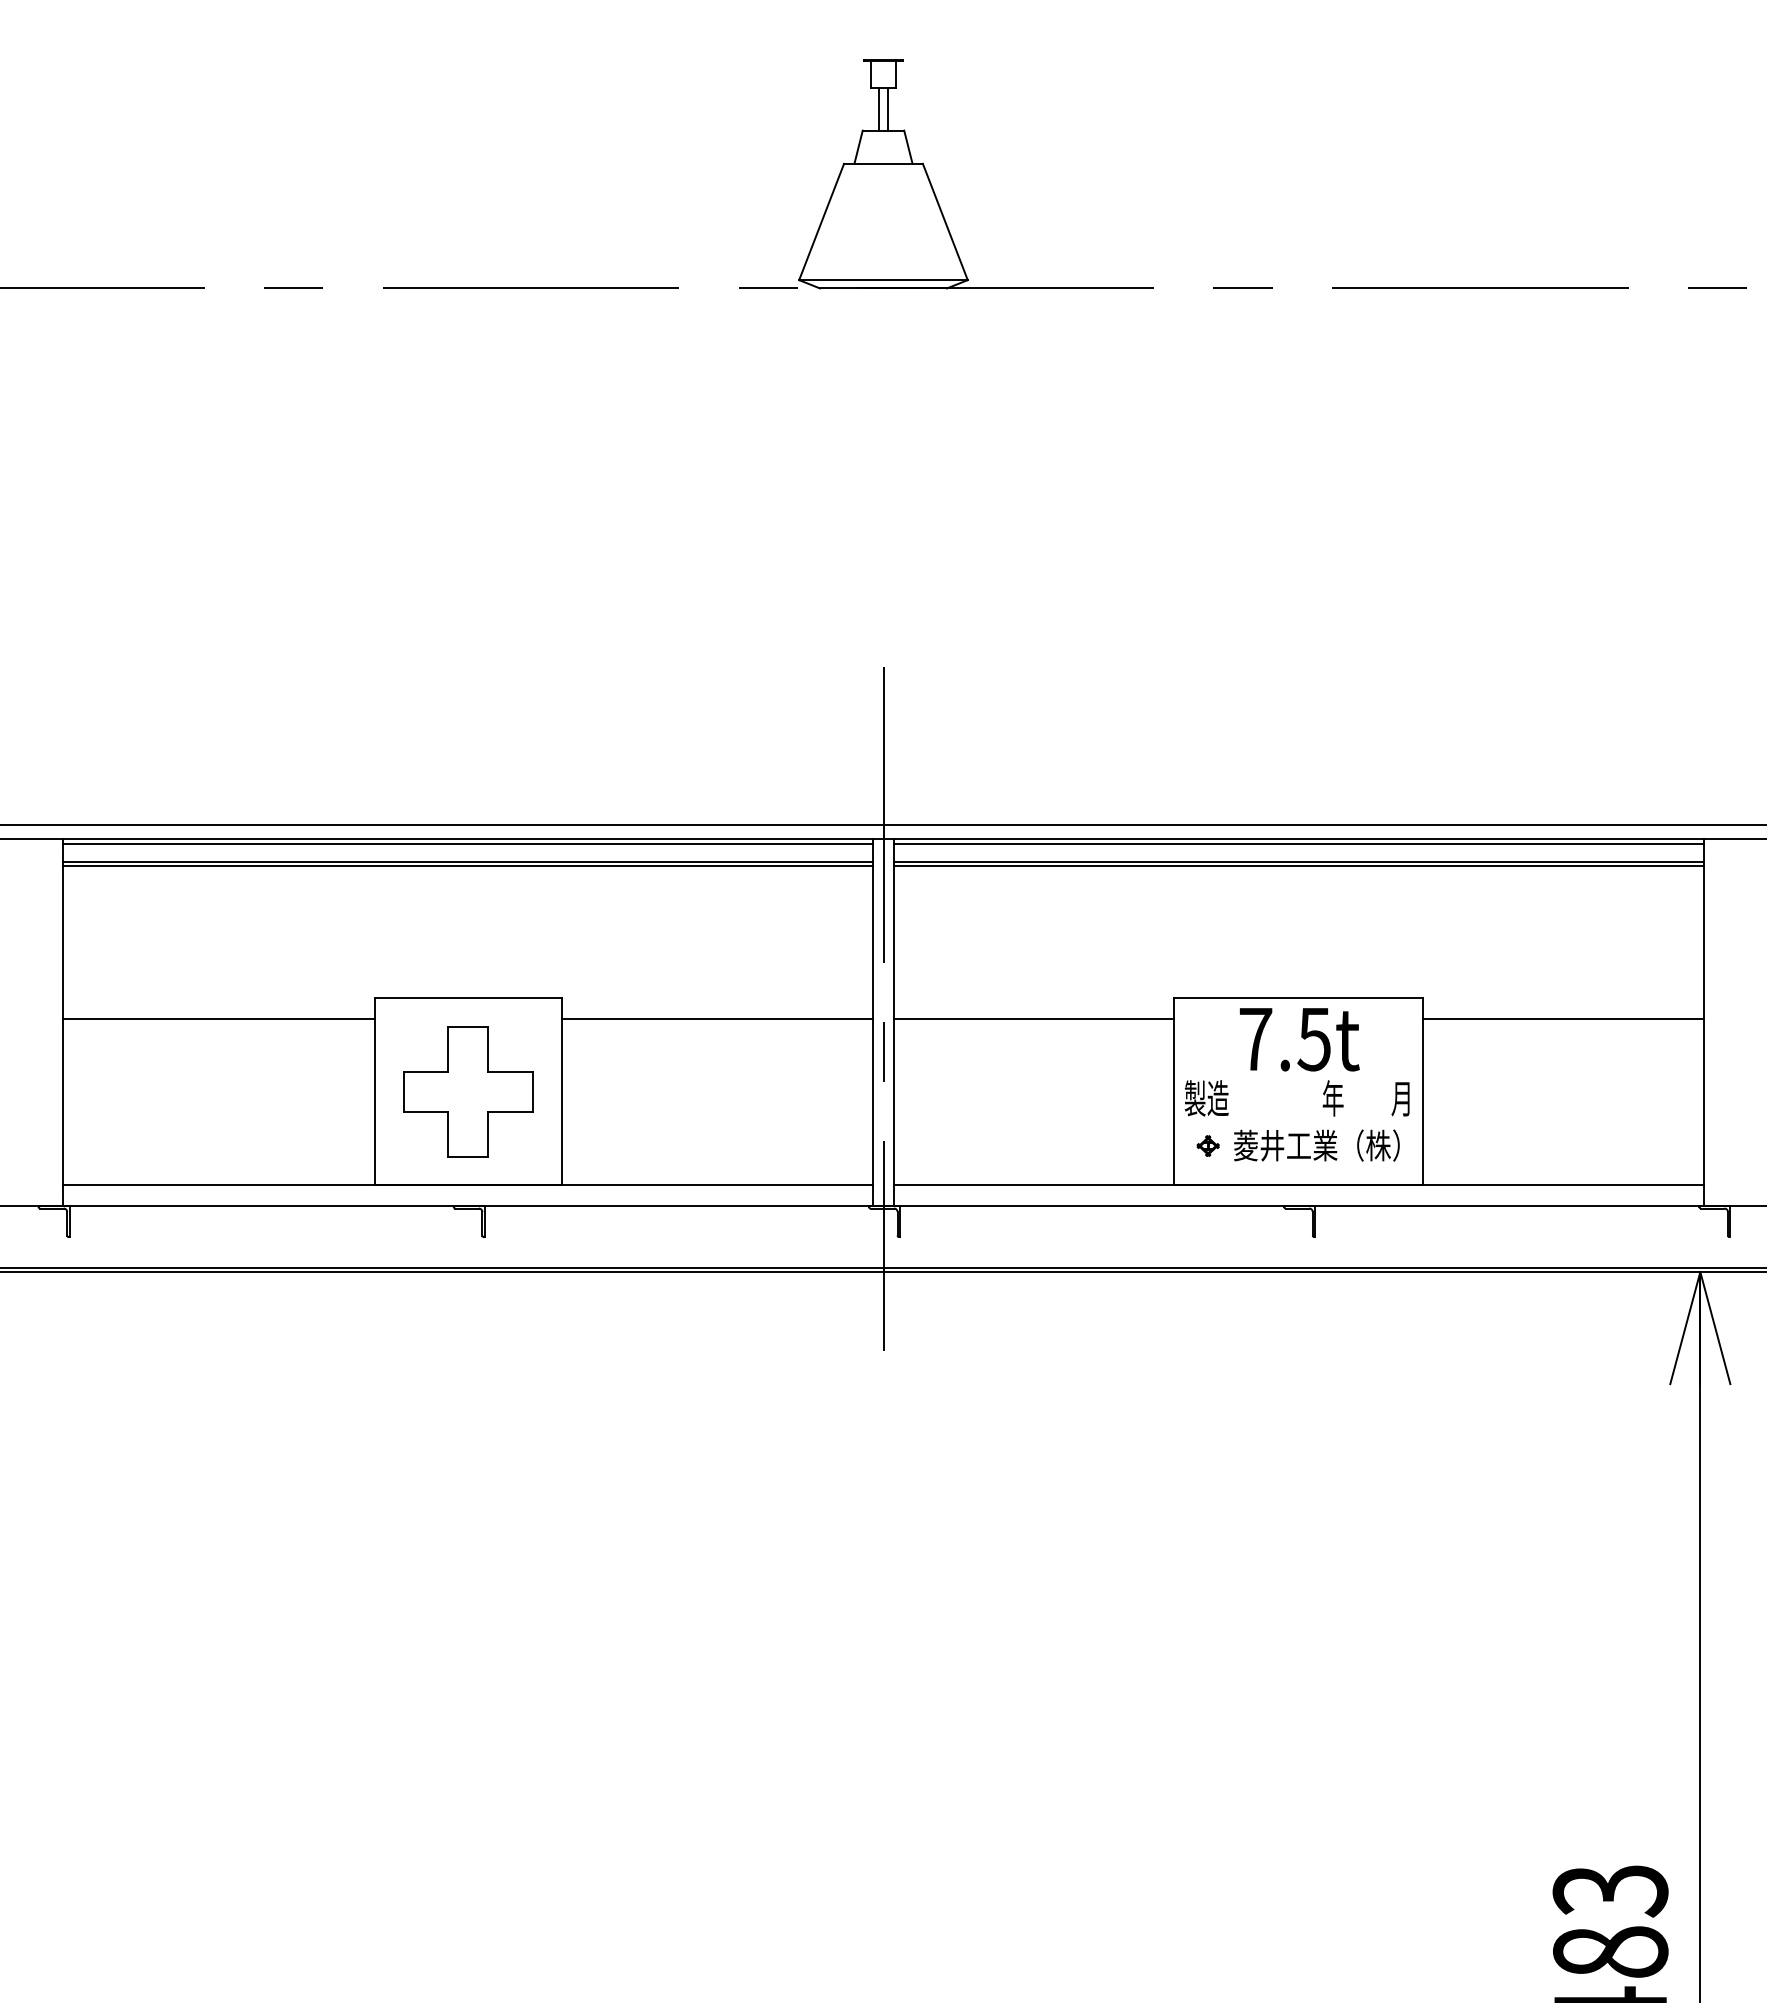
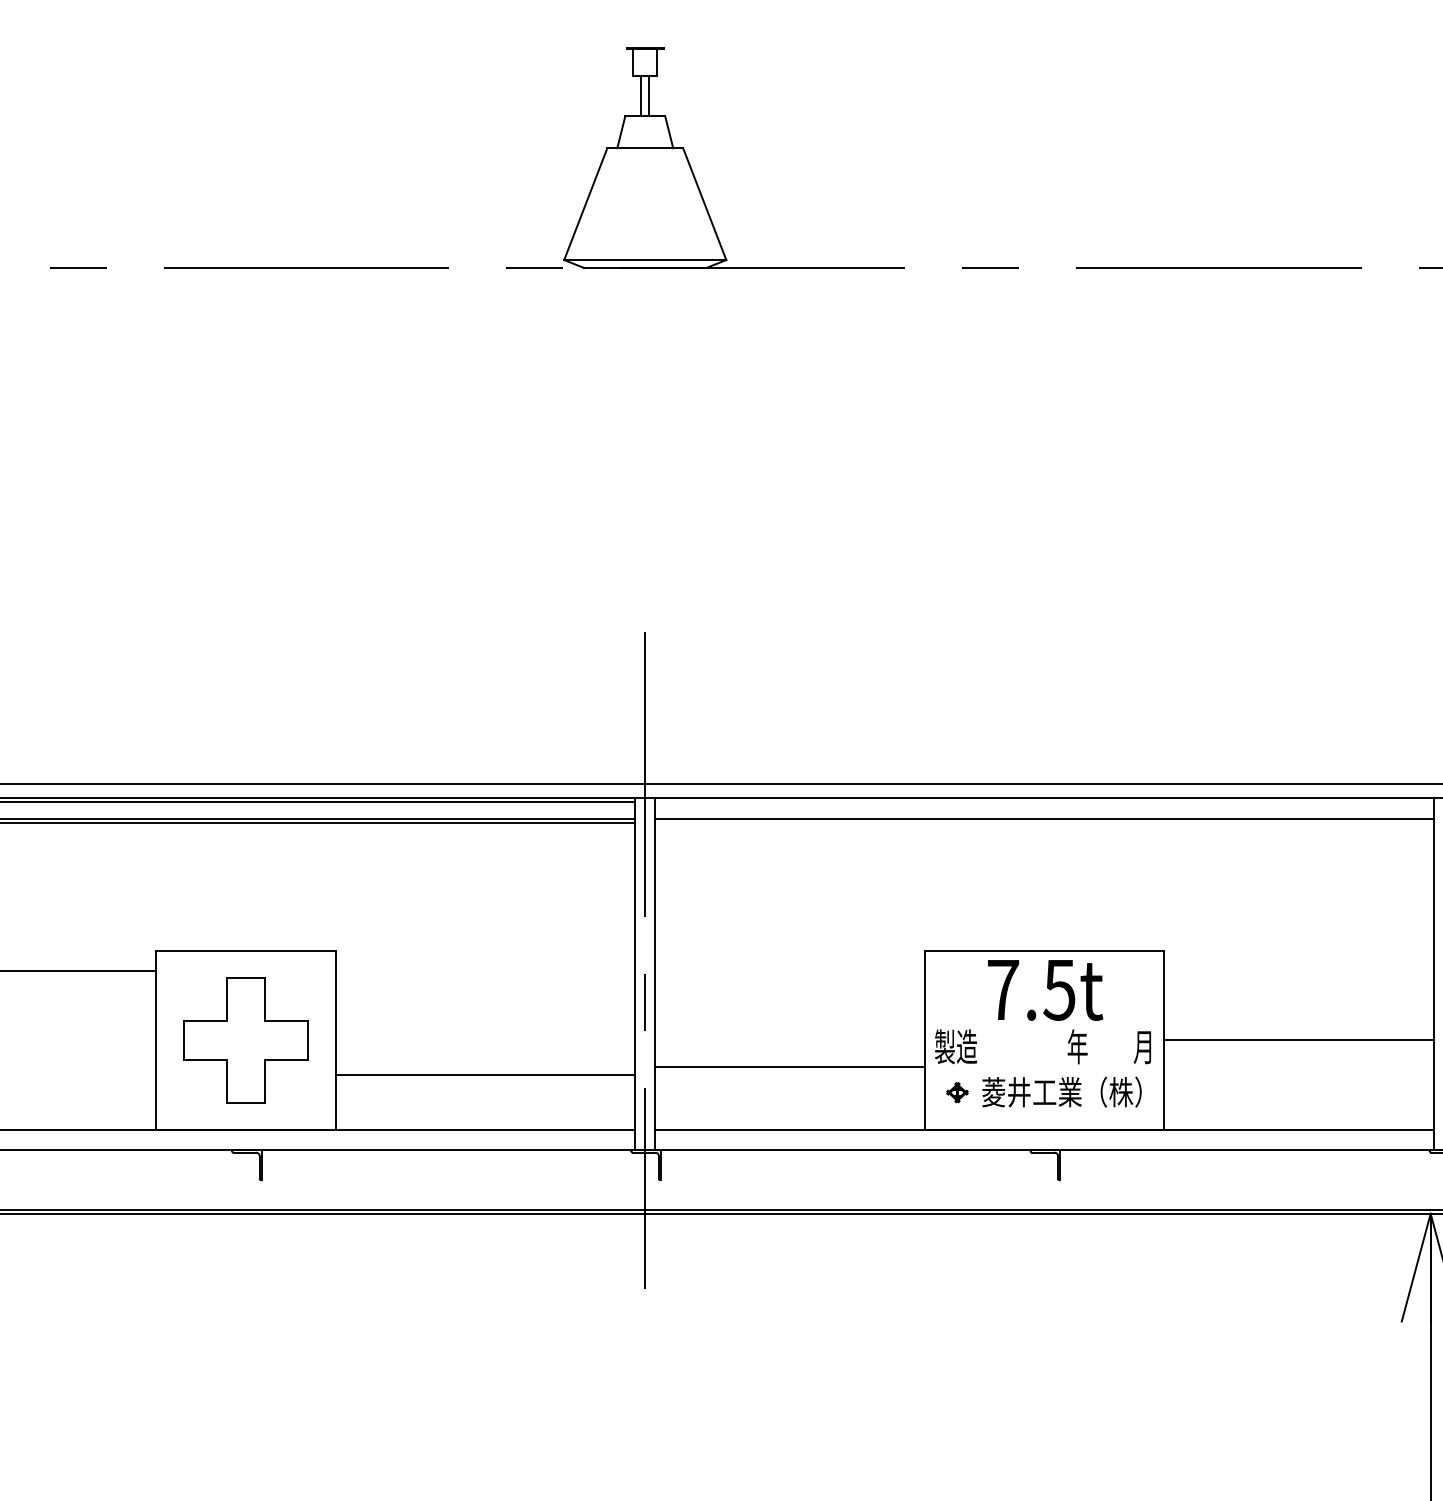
line: (1298, 843) -> (1044, 801), removed
line: (1298, 865) -> (1044, 822), removed
line: (717, 1019) -> (485, 1074), moved
line: (1033, 1019) -> (789, 1067), moved
line: (1563, 1019) -> (1299, 1040), moved

